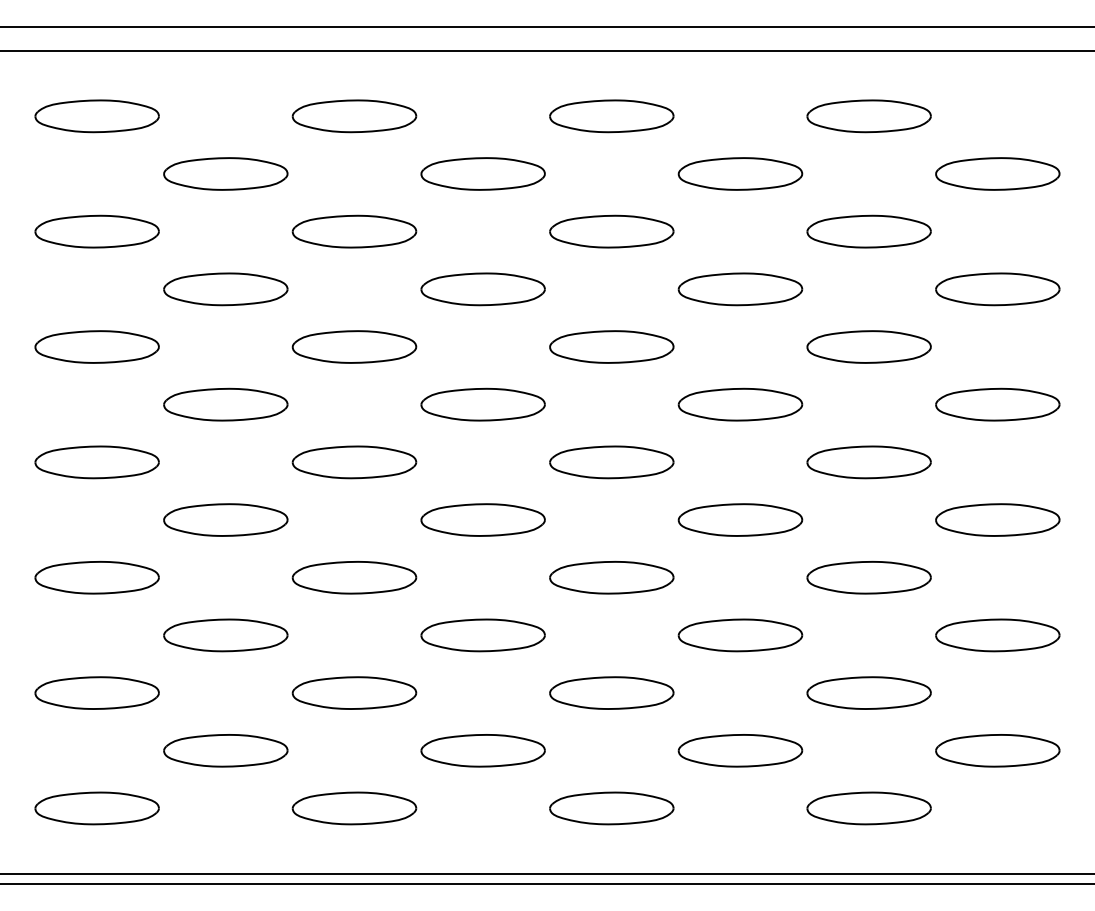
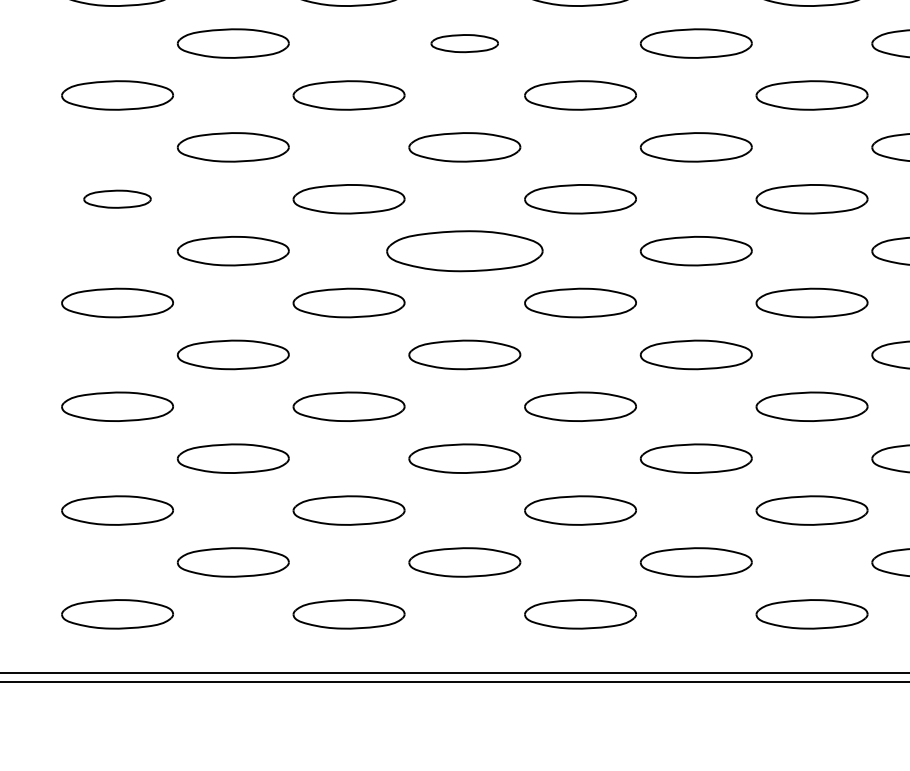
part: (482, 173) -> (464, 43), size x0.6
part: (96, 346) -> (116, 198), size x0.6
part: (482, 404) -> (464, 250), size x1.4

